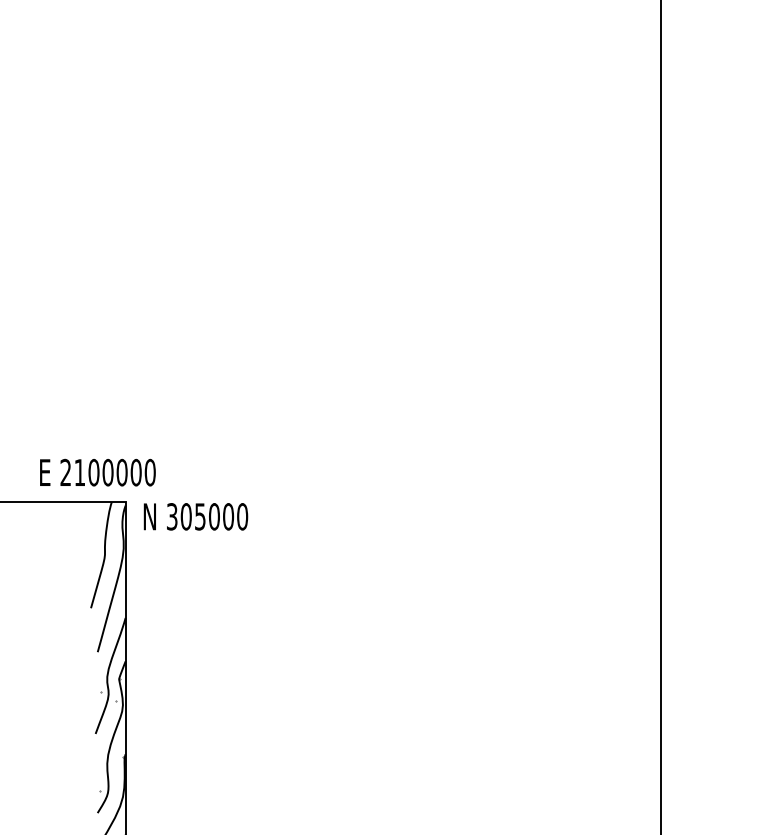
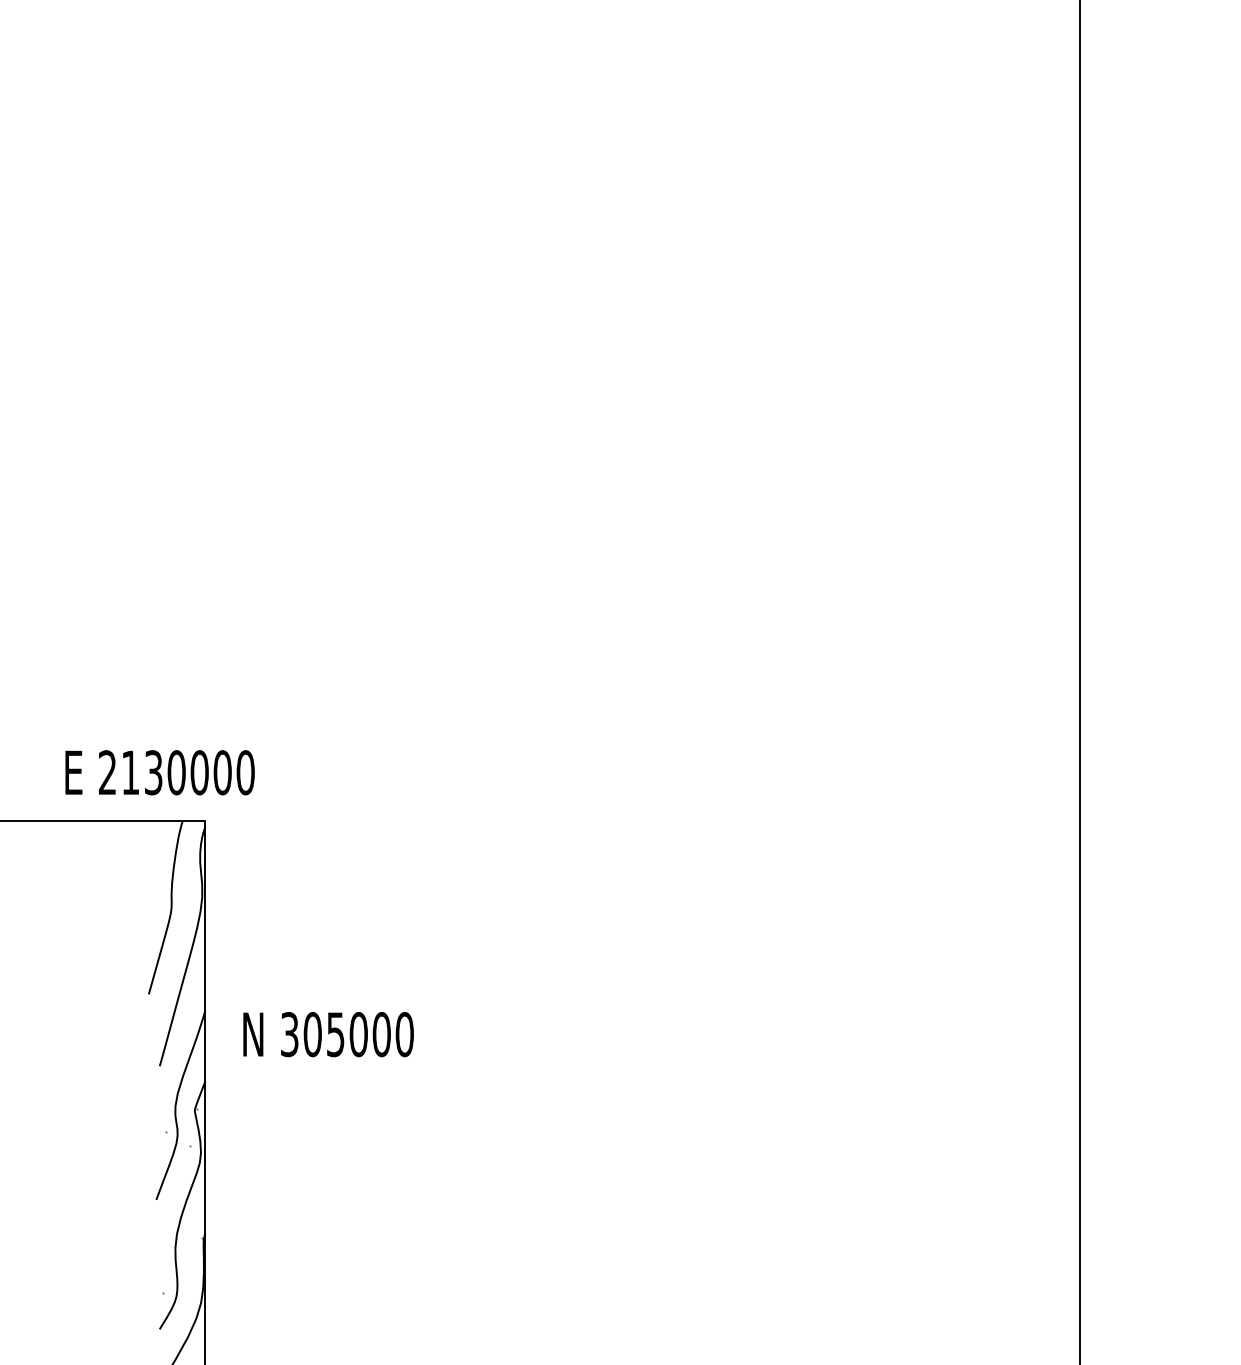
text: (93, 472) -> (152, 772), 2100000 -> 2130000
text: (195, 516) -> (327, 1034), moved

